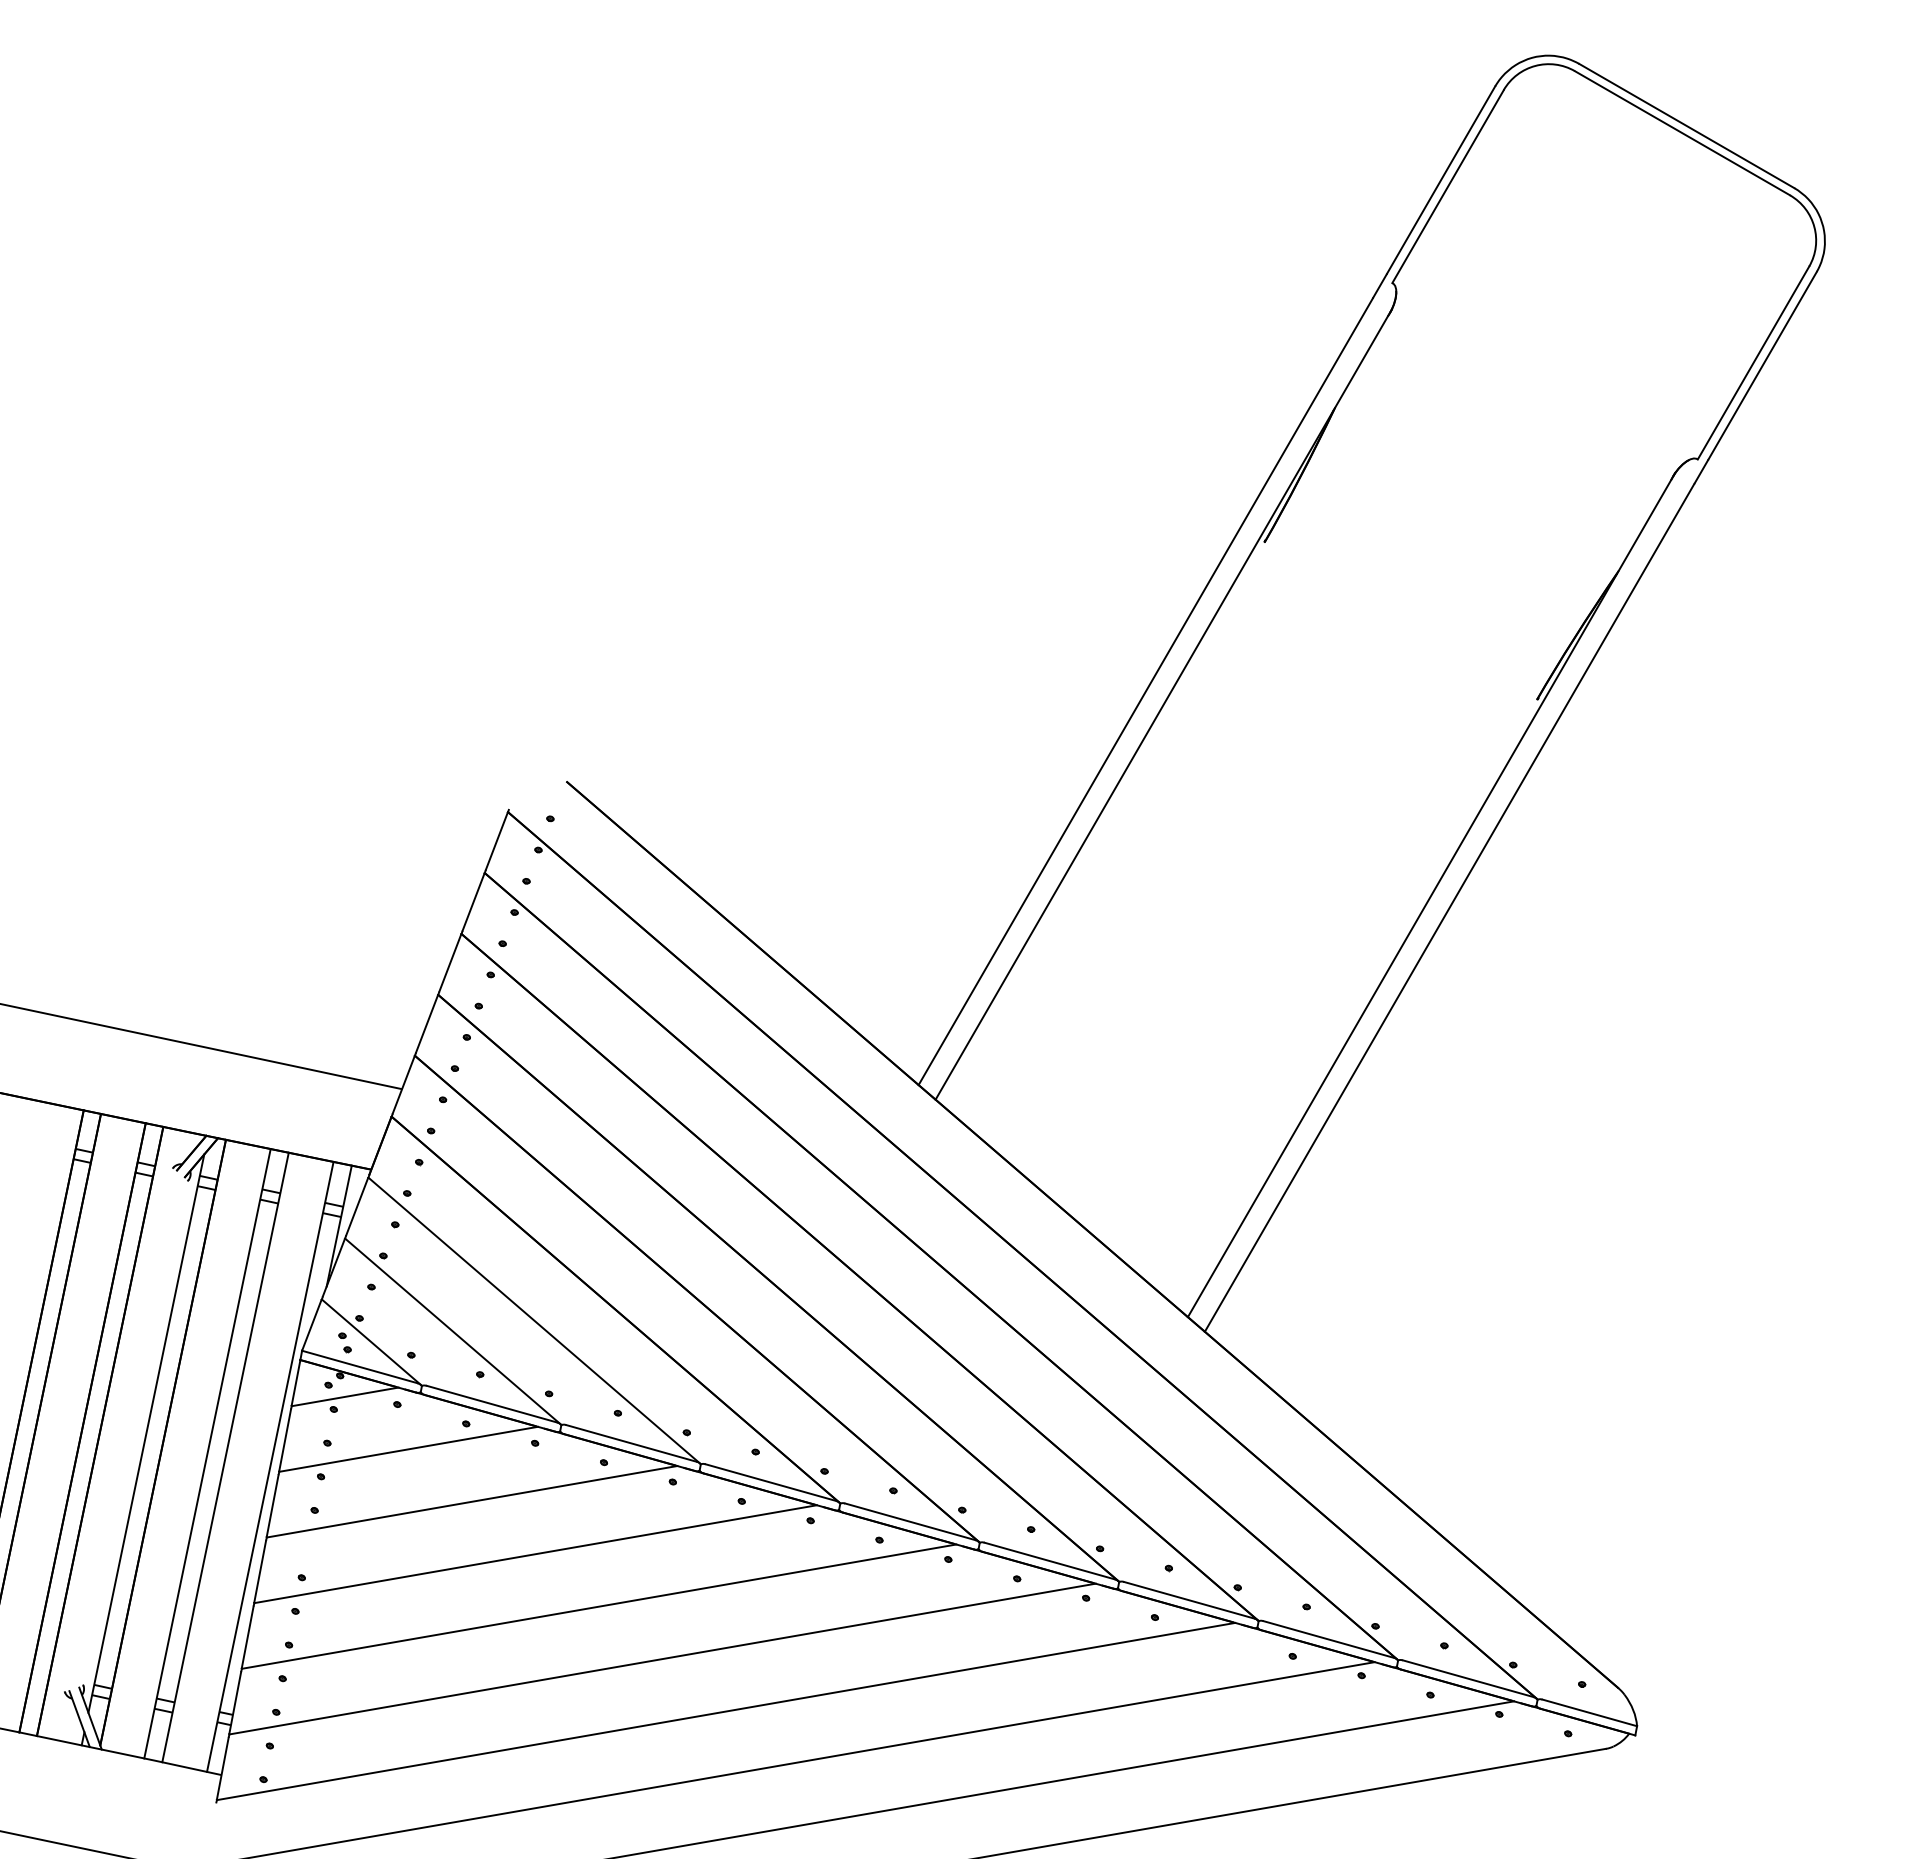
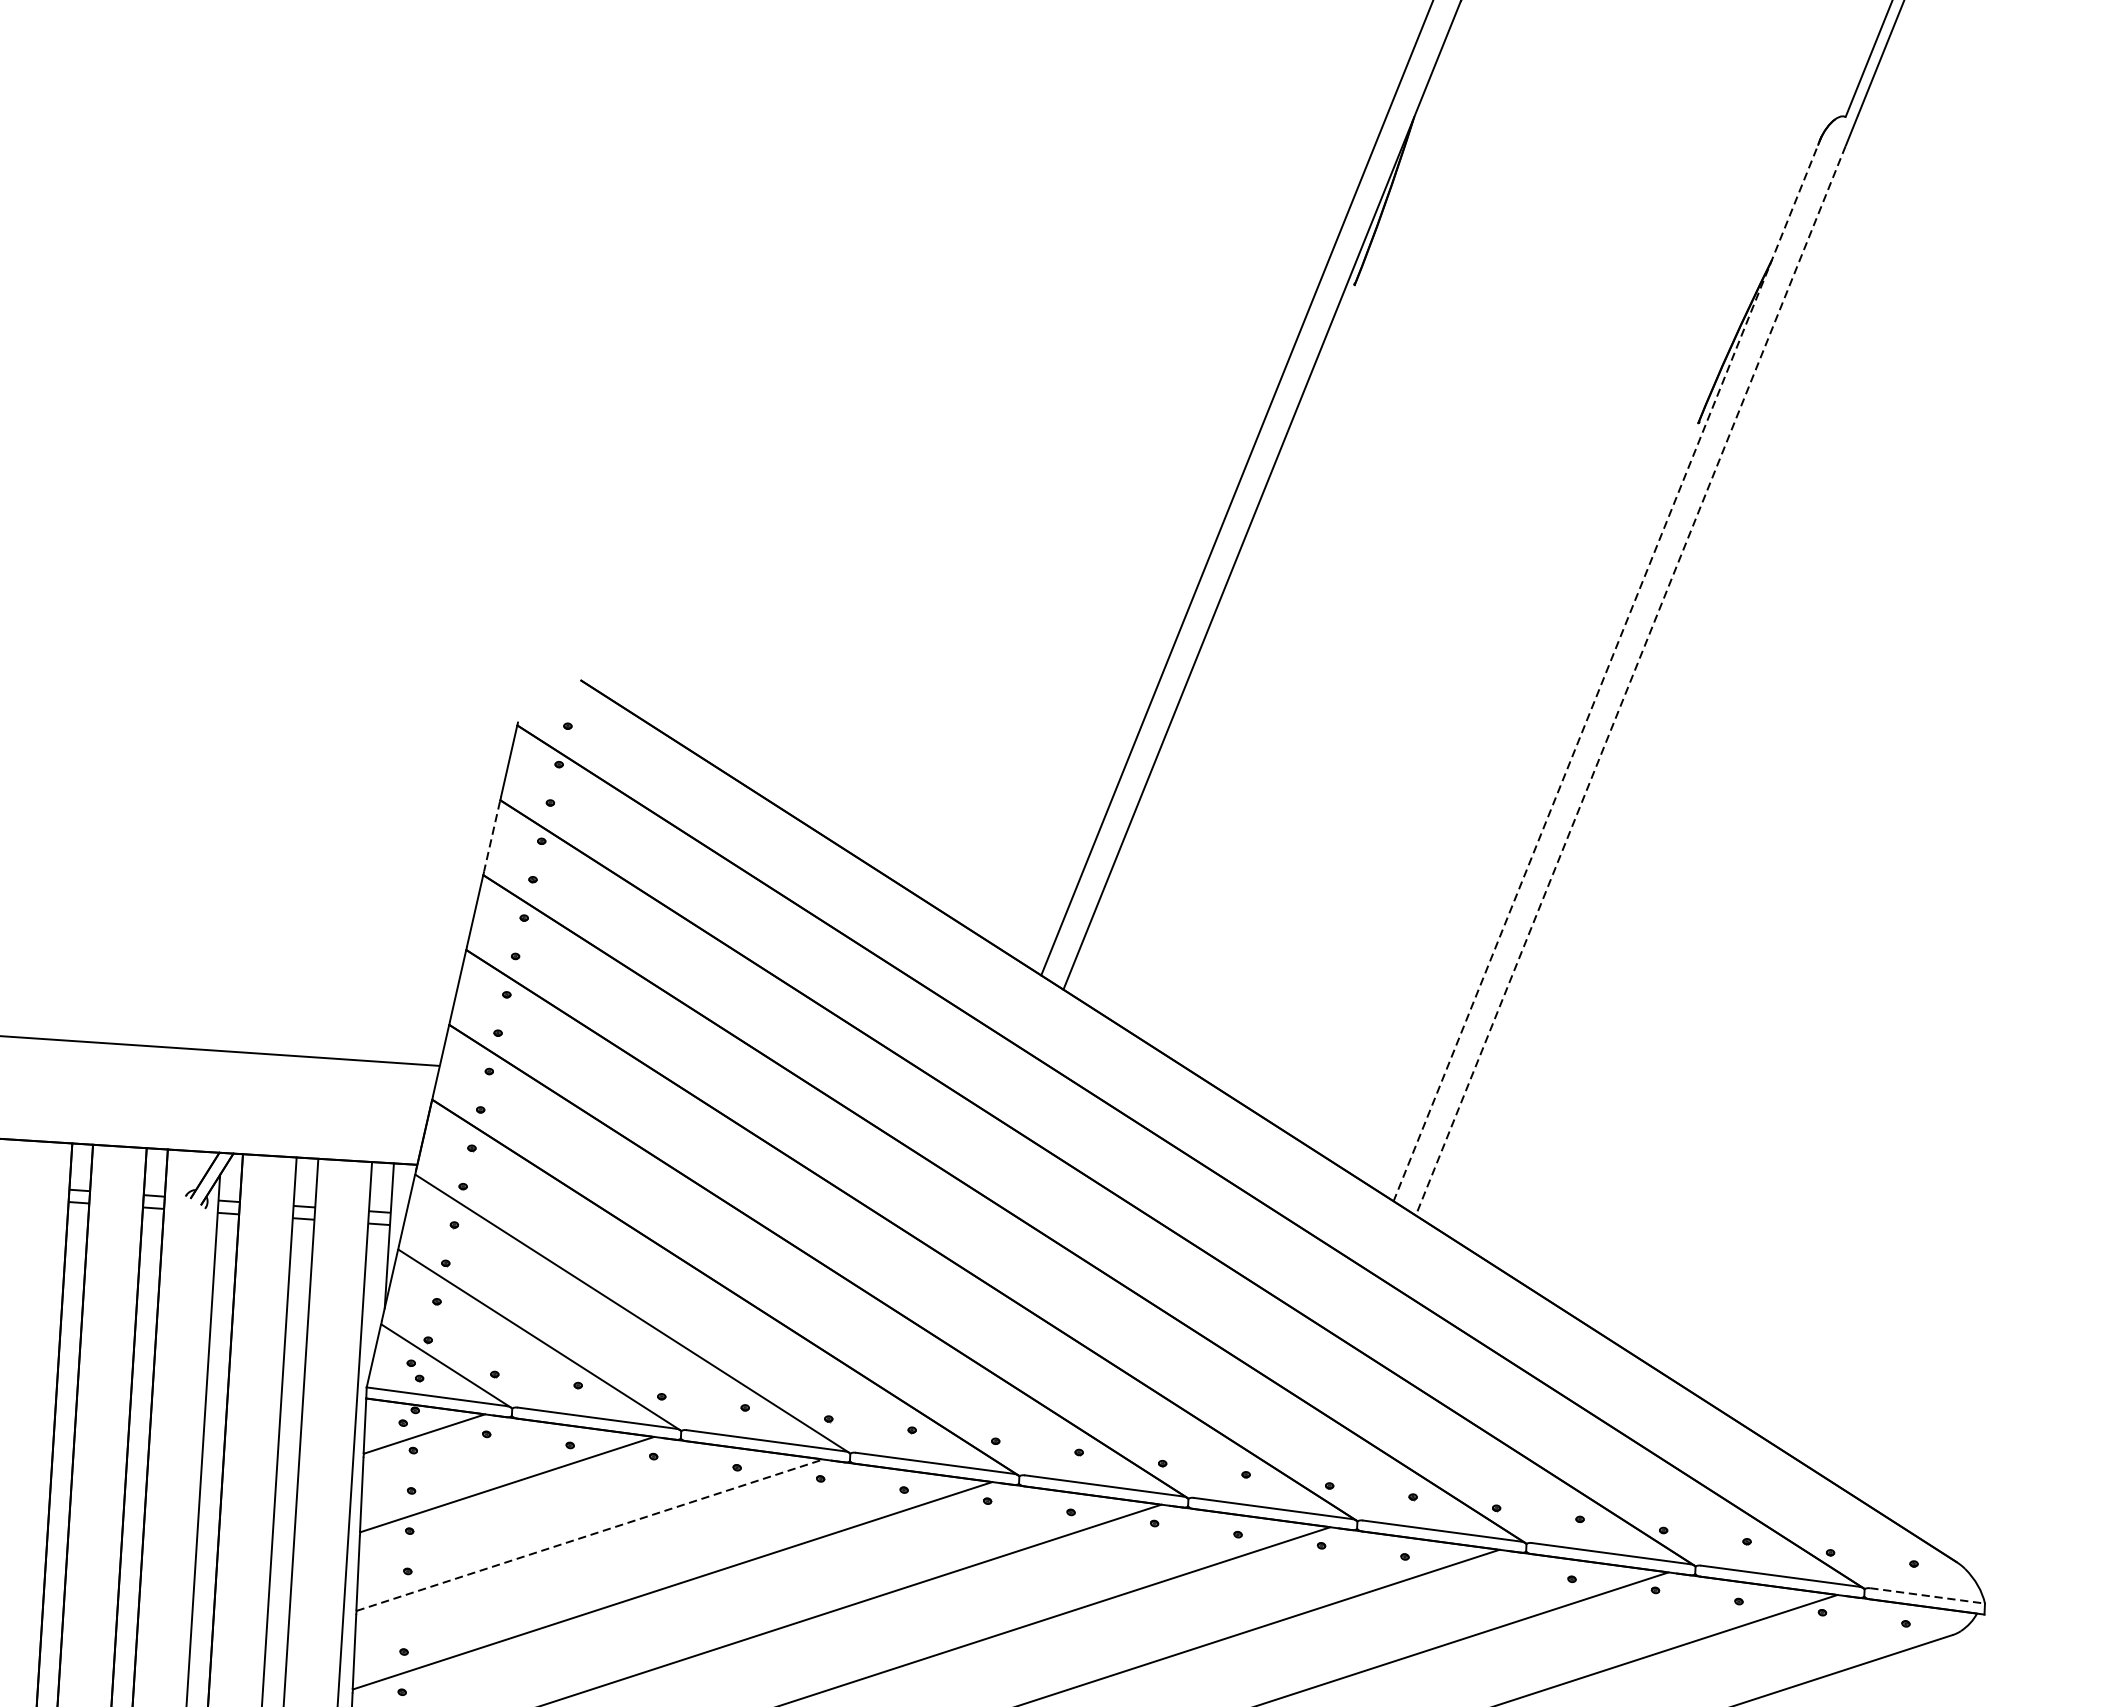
line: (1431, 895) -> (1607, 669), solid -> dashed
line: (473, 902) -> (492, 836), solid -> dashed
line: (1449, 908) -> (1630, 681), solid -> dashed
line: (472, 1501) -> (590, 1534), solid -> dashed
line: (1590, 1713) -> (1928, 1596), solid -> dashed

